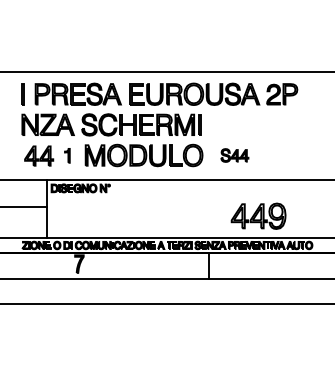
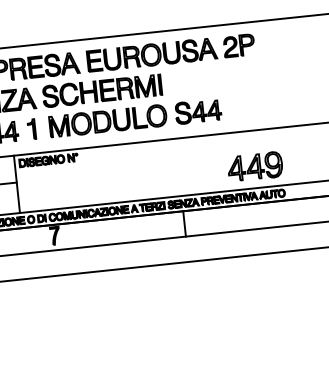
part: (67, 155) -> (31, 129), size x1.43
part: (234, 155) -> (198, 111), size x1.67
part: (258, 215) -> (255, 165), moved

